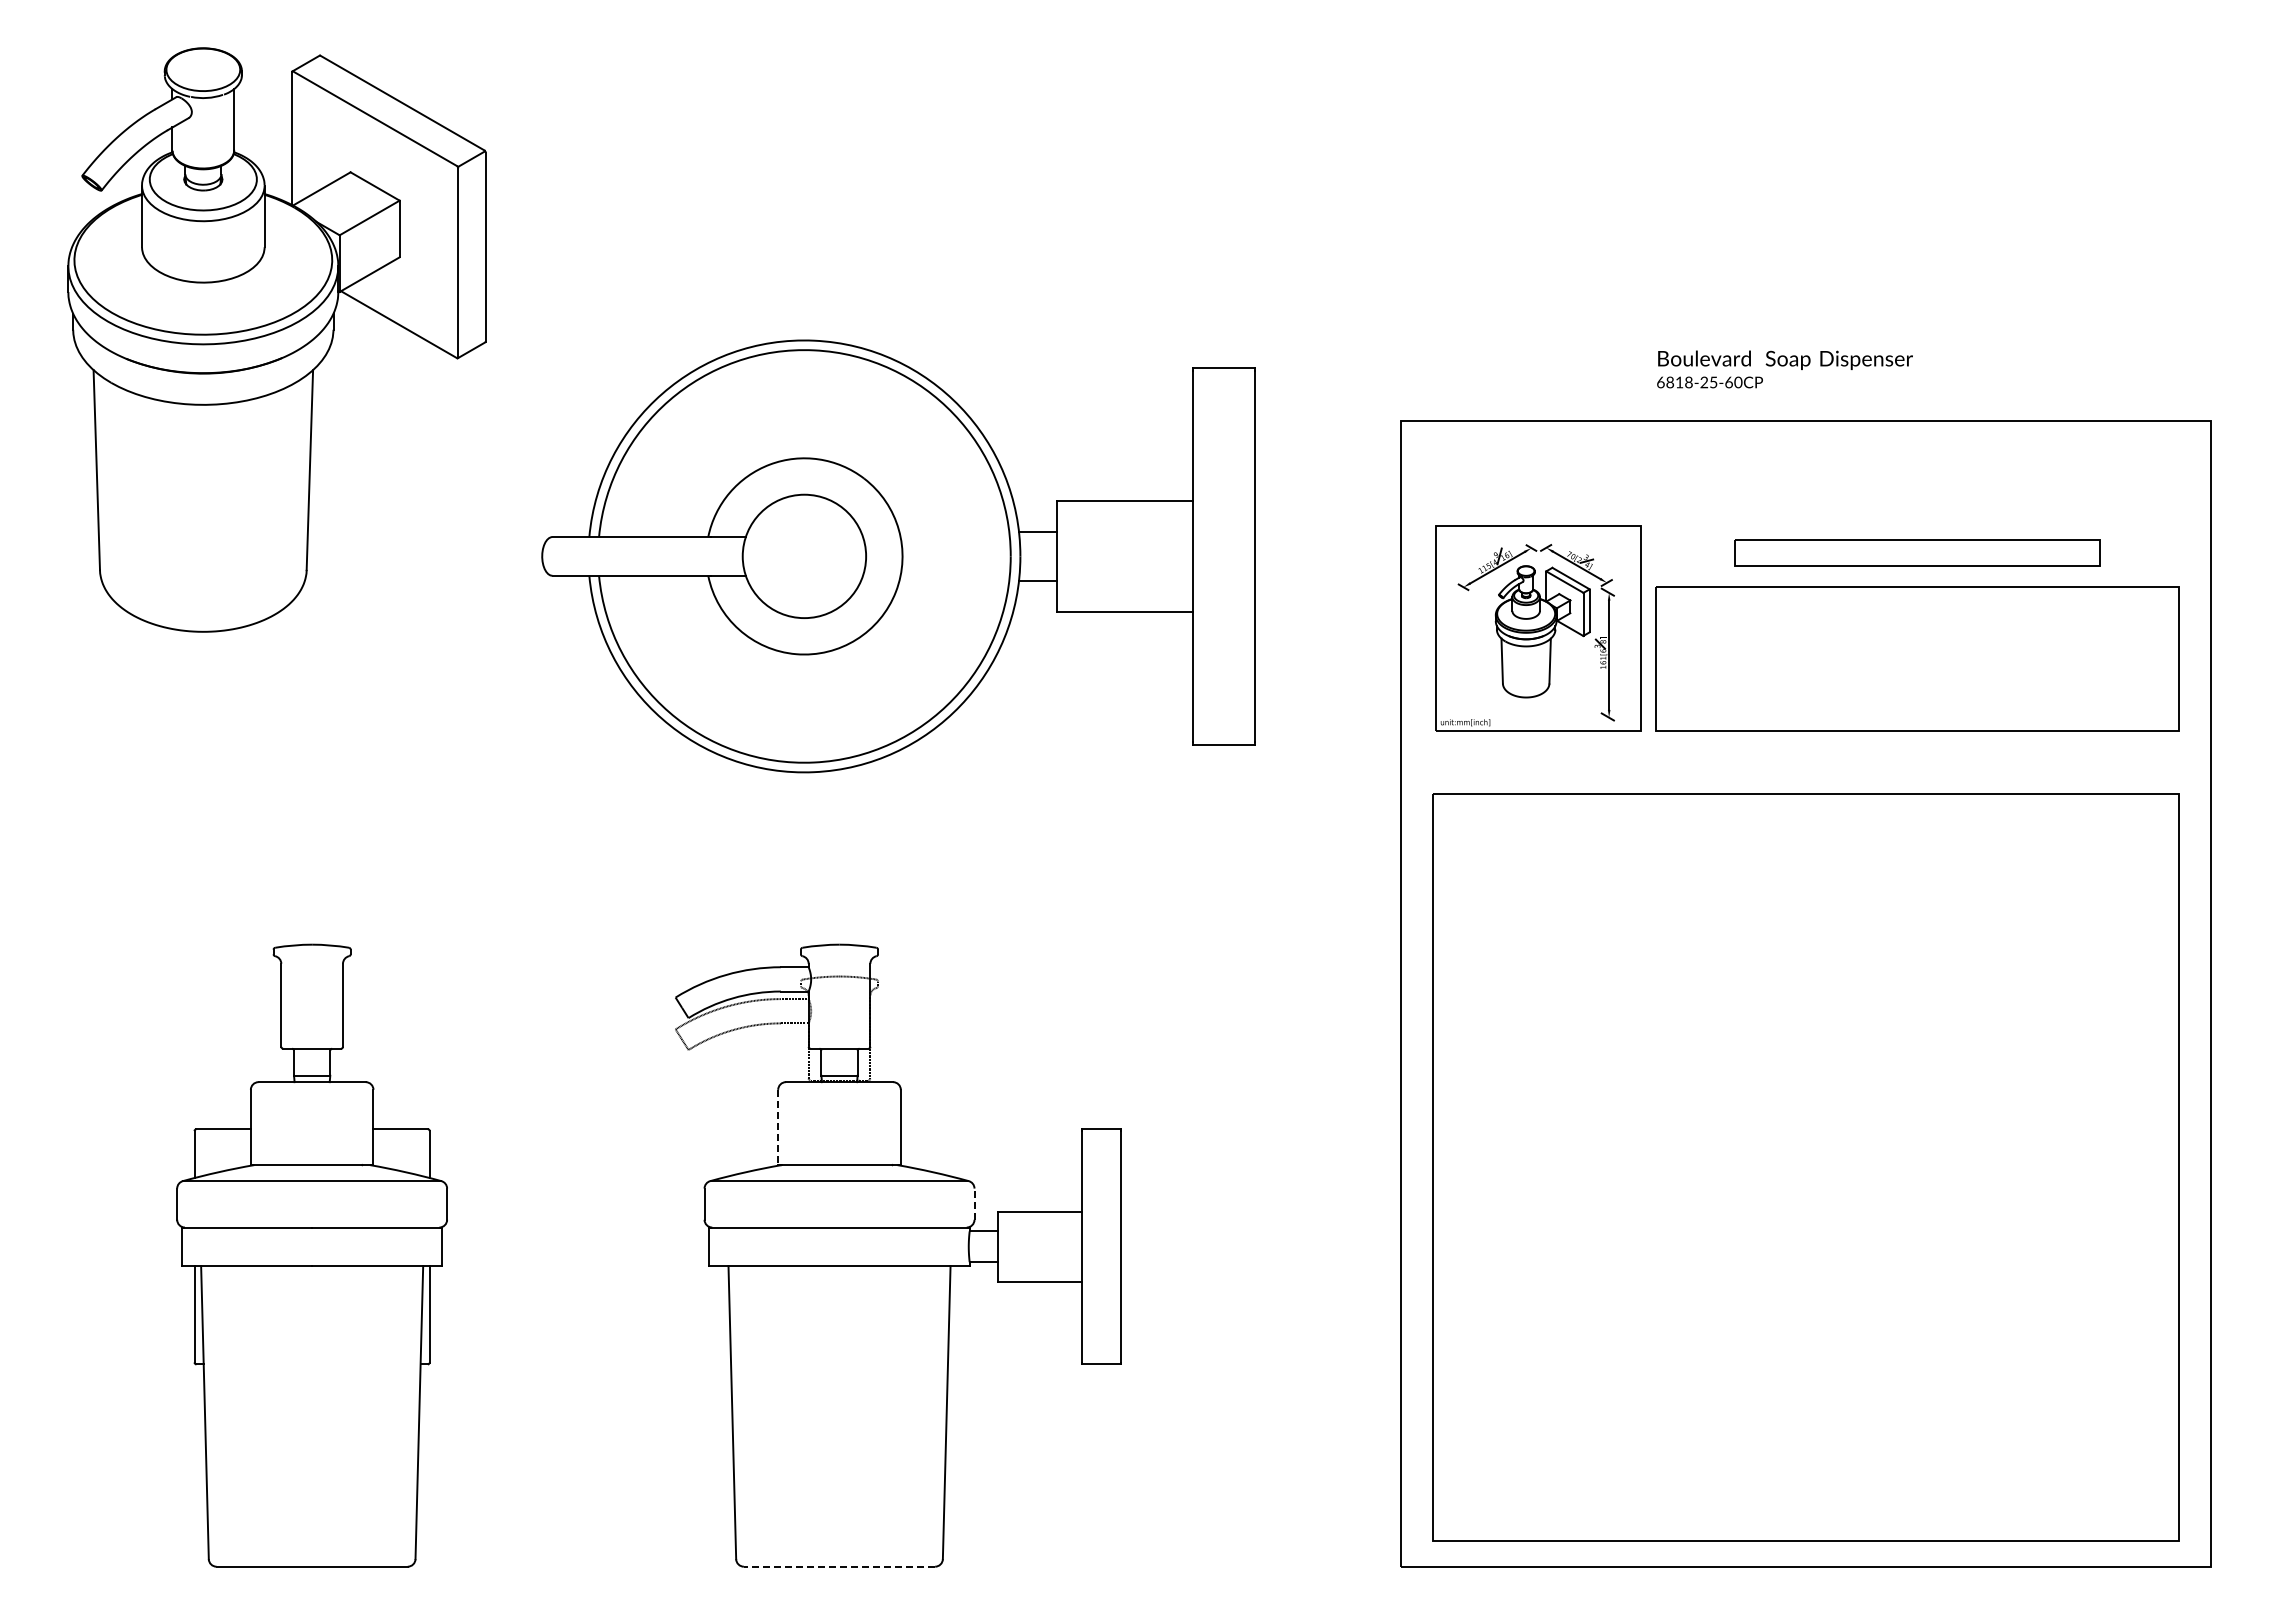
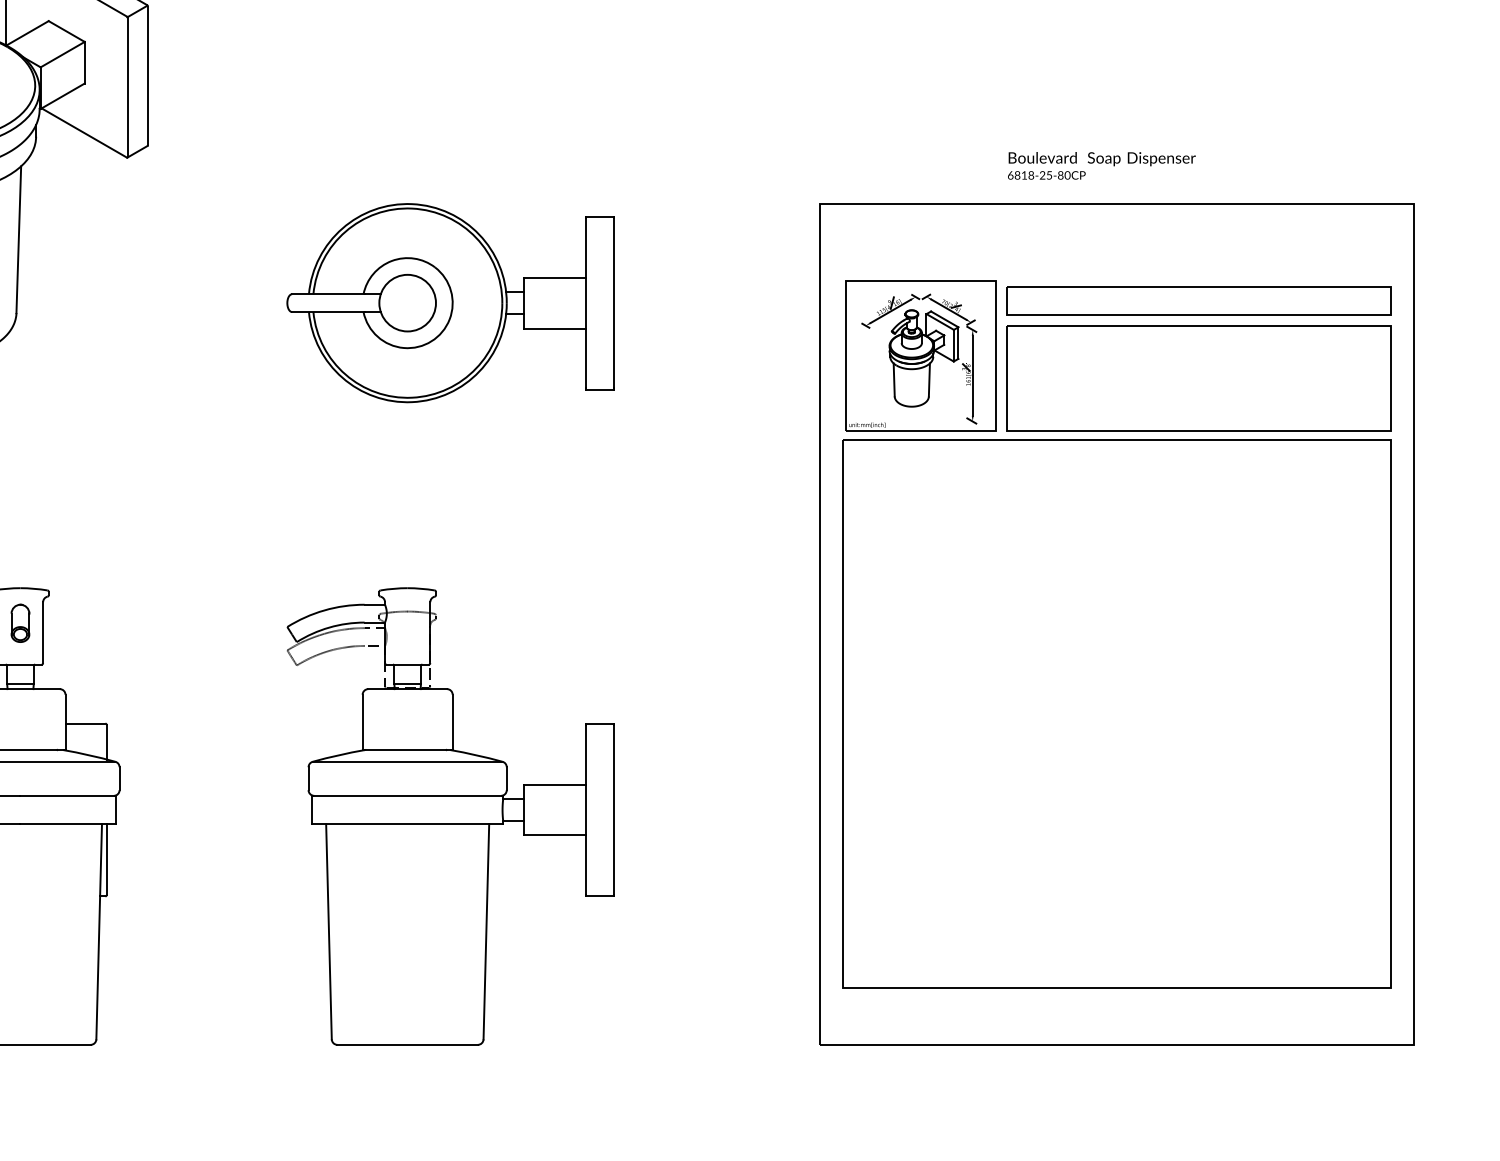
text: (1728, 381) -> (1060, 174), 6818-25-60CP -> 6818-25-80CP
part: (1917, 552) -> (1199, 300), size x1.43
part: (897, 556) -> (450, 303), size x0.62
part: (312, 992) -> (20, 623), added
line: (778, 1127) -> (362, 722), dashed -> solid
part: (1805, 1167) -> (1116, 713), moved
line: (974, 1204) -> (506, 778), dashed -> solid
line: (839, 1566) -> (407, 1044), dashed -> solid

